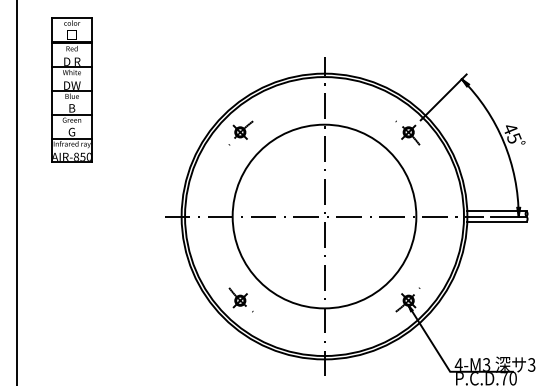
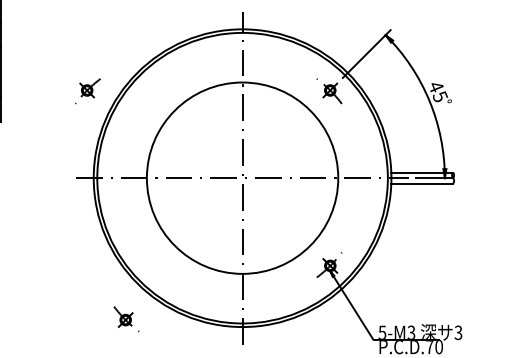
part: (240, 132) -> (87, 90), moved
part: (240, 299) -> (125, 318), moved
text: (458, 364) -> (382, 332), 4-M3 -> 5-M3

